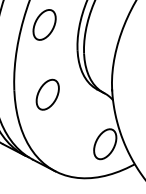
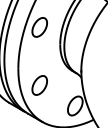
part: (47, 94) -> (39, 85), moved

